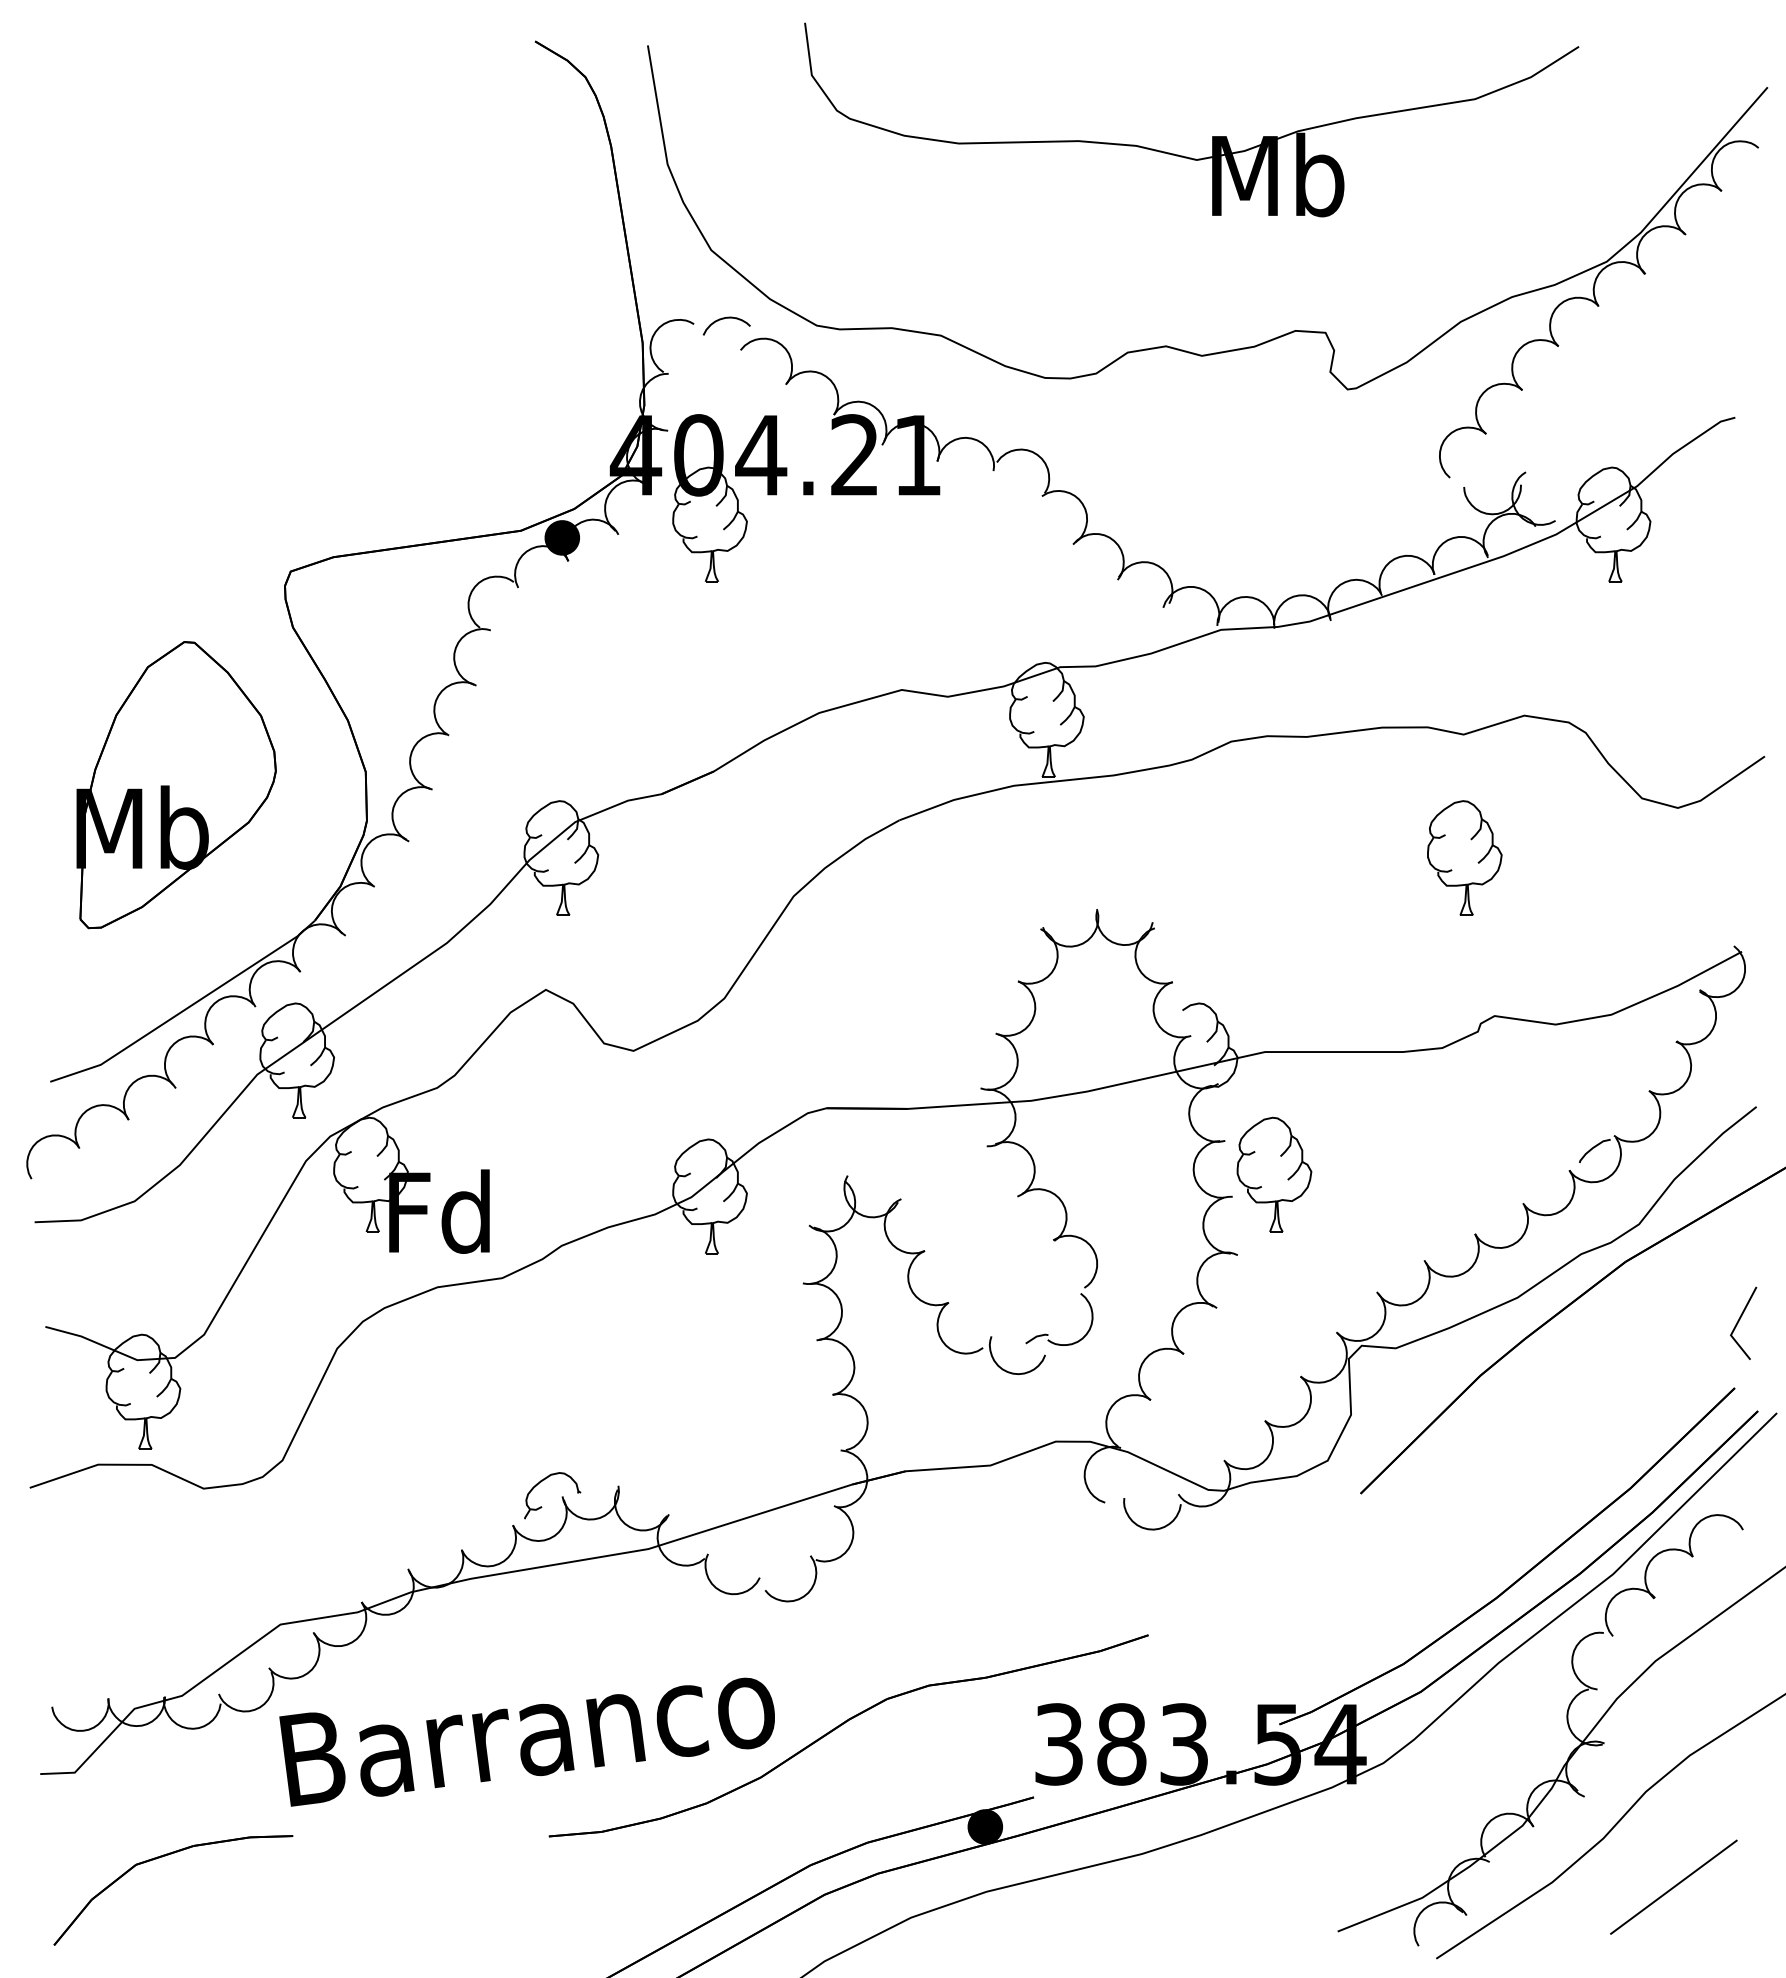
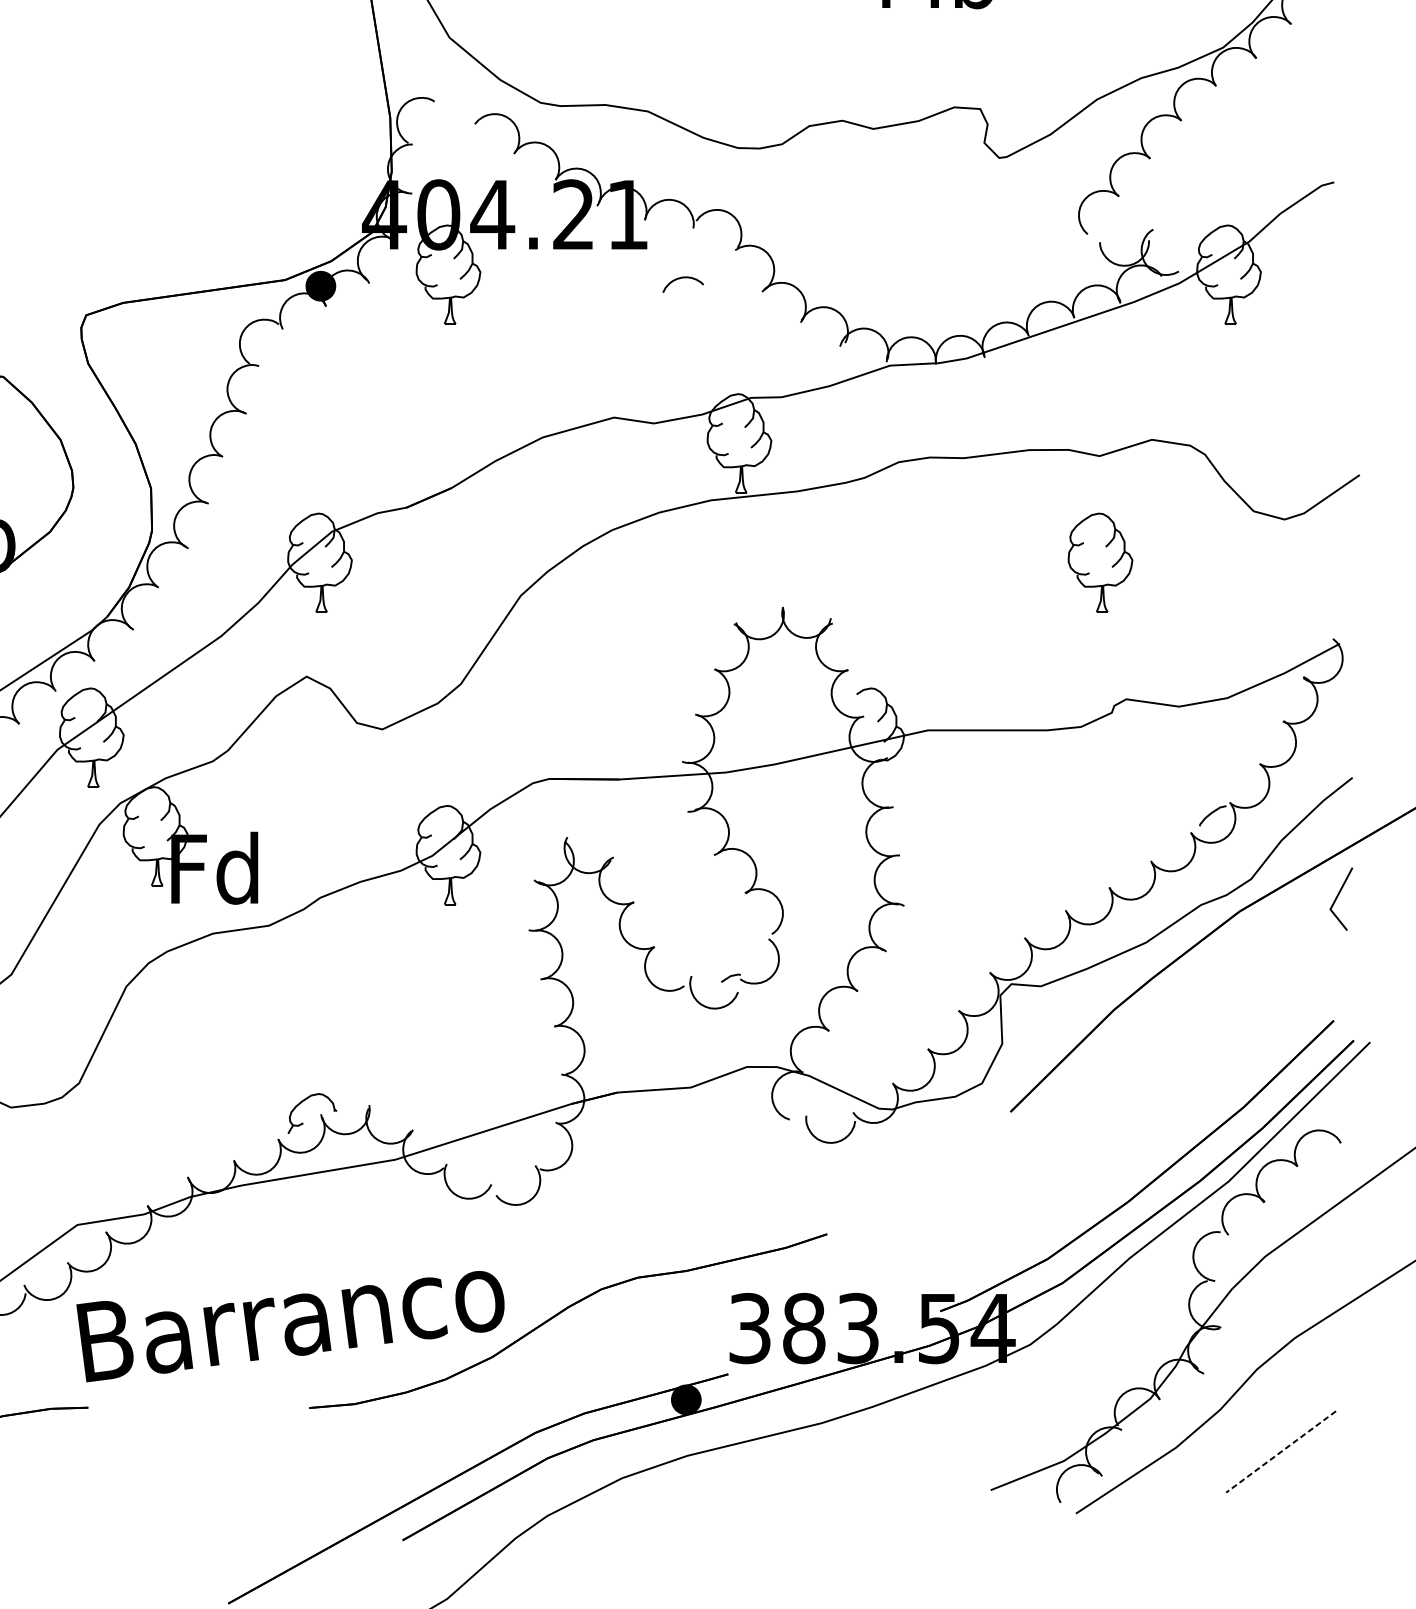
curve: (724, 319) -> (681, 278), moved
part: (1274, 1174) -> (936, 836), removed
line: (1739, 1321) -> (1337, 897), moved
line: (1673, 1887) -> (1280, 1452), solid -> dashed

